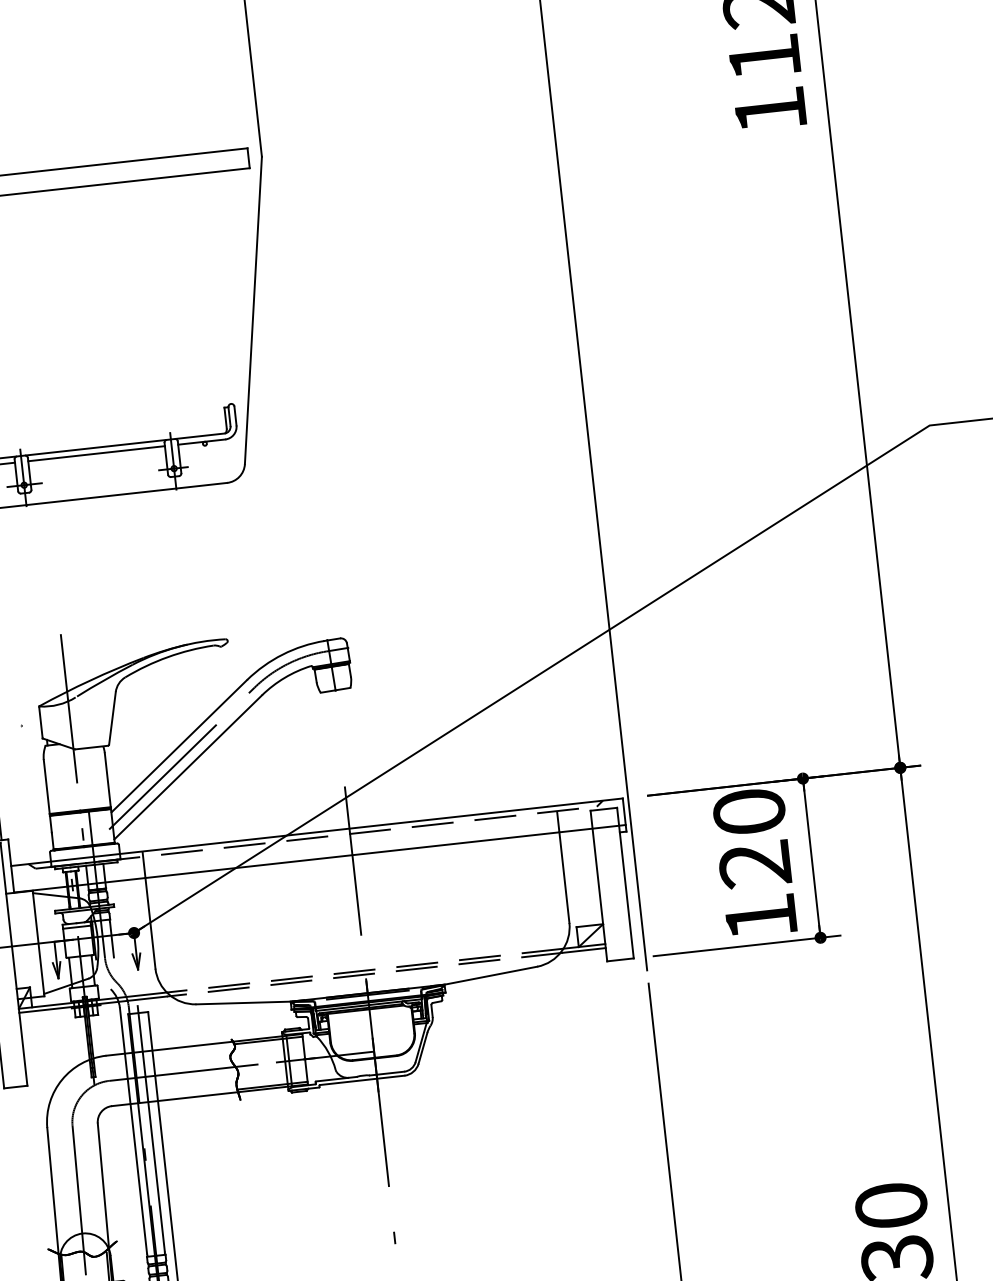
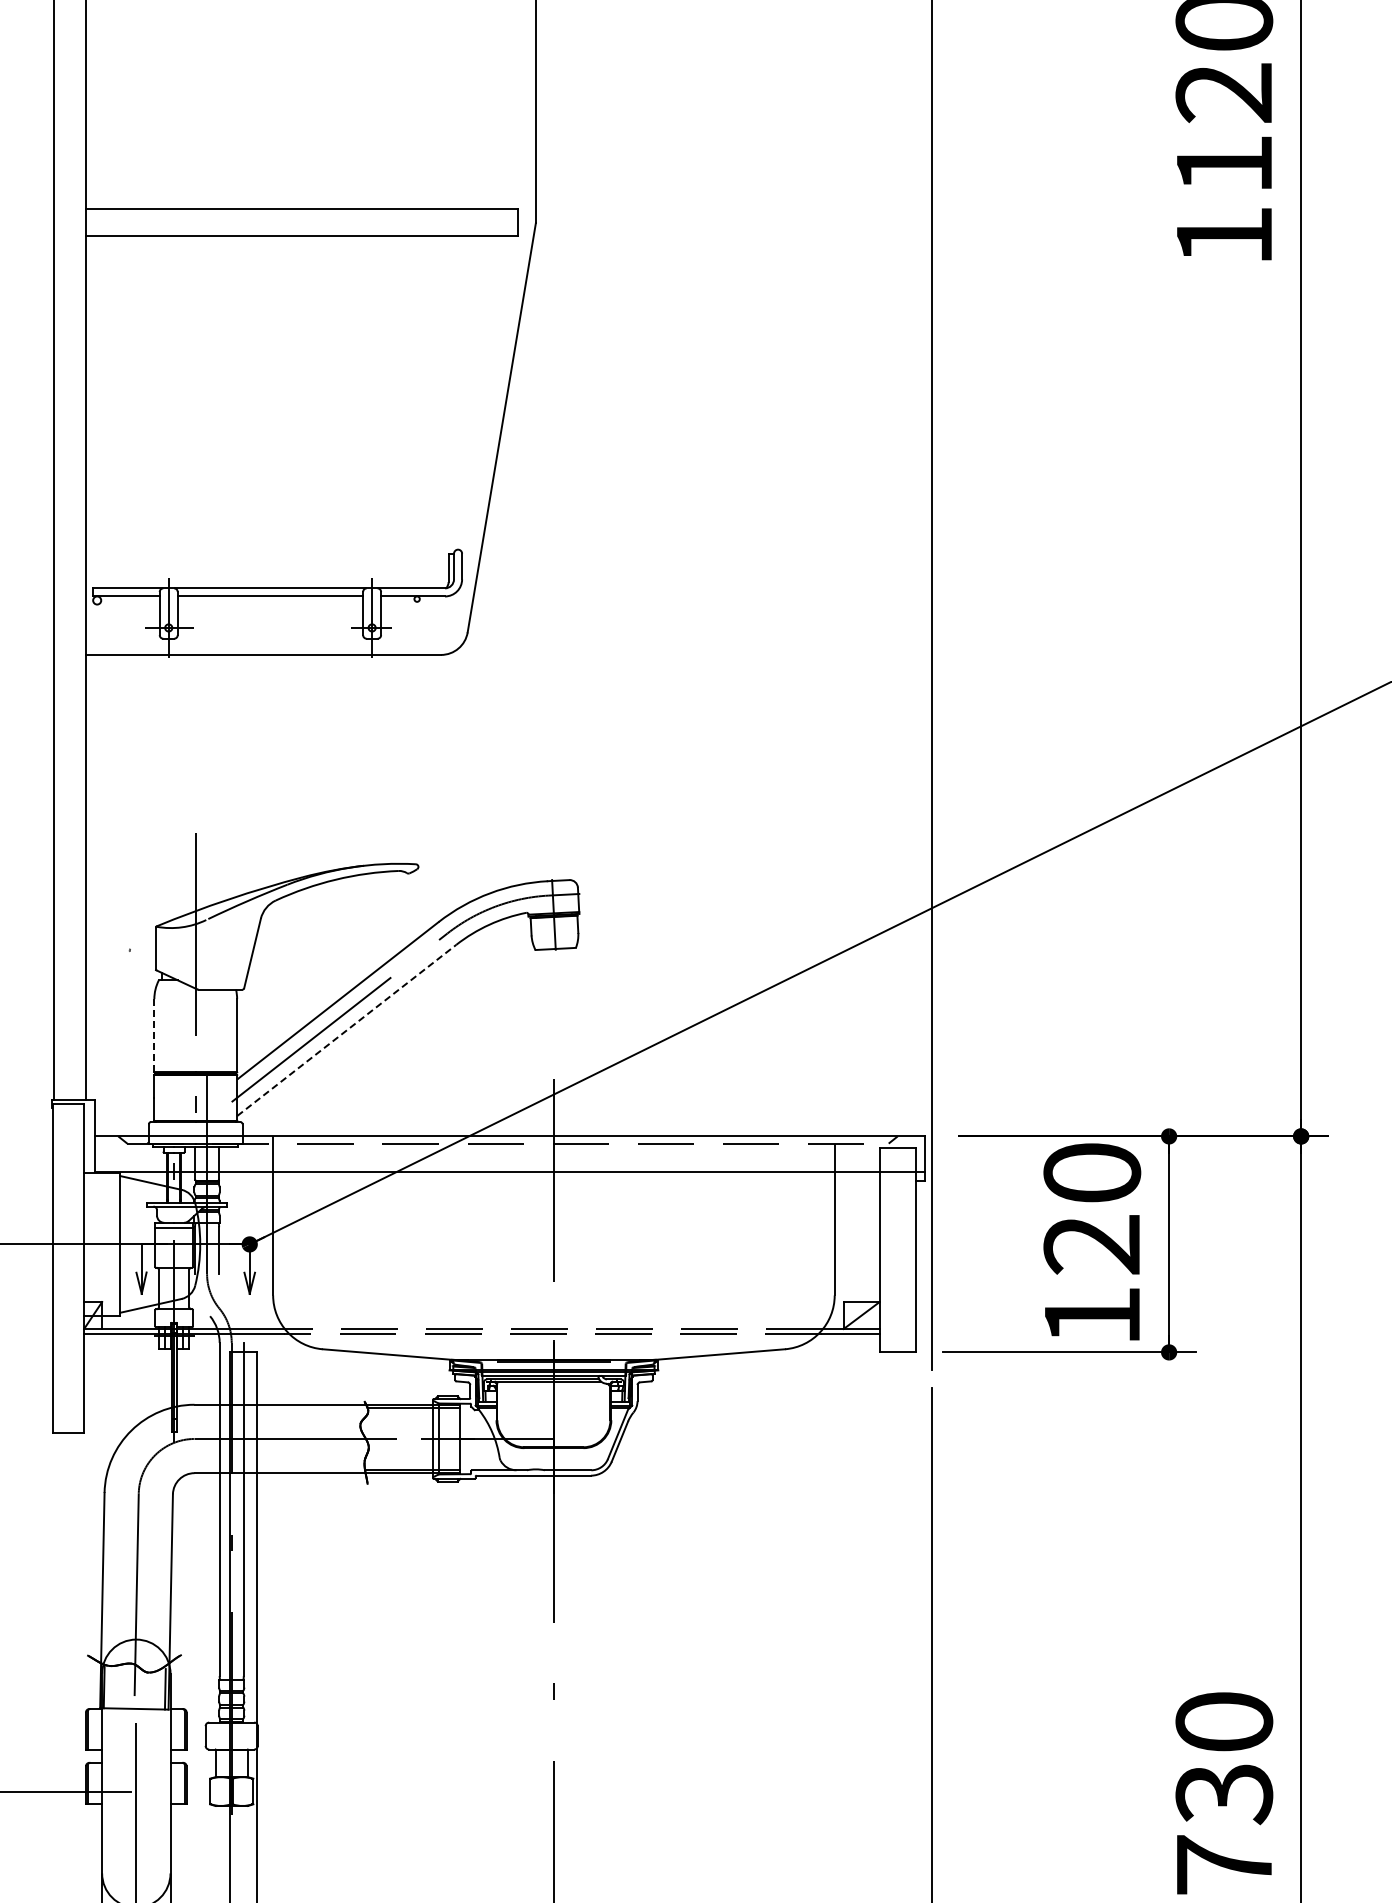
line: (187, 767) -> (346, 1030), solid -> dashed
line: (46, 786) -> (154, 1035), solid -> dashed

